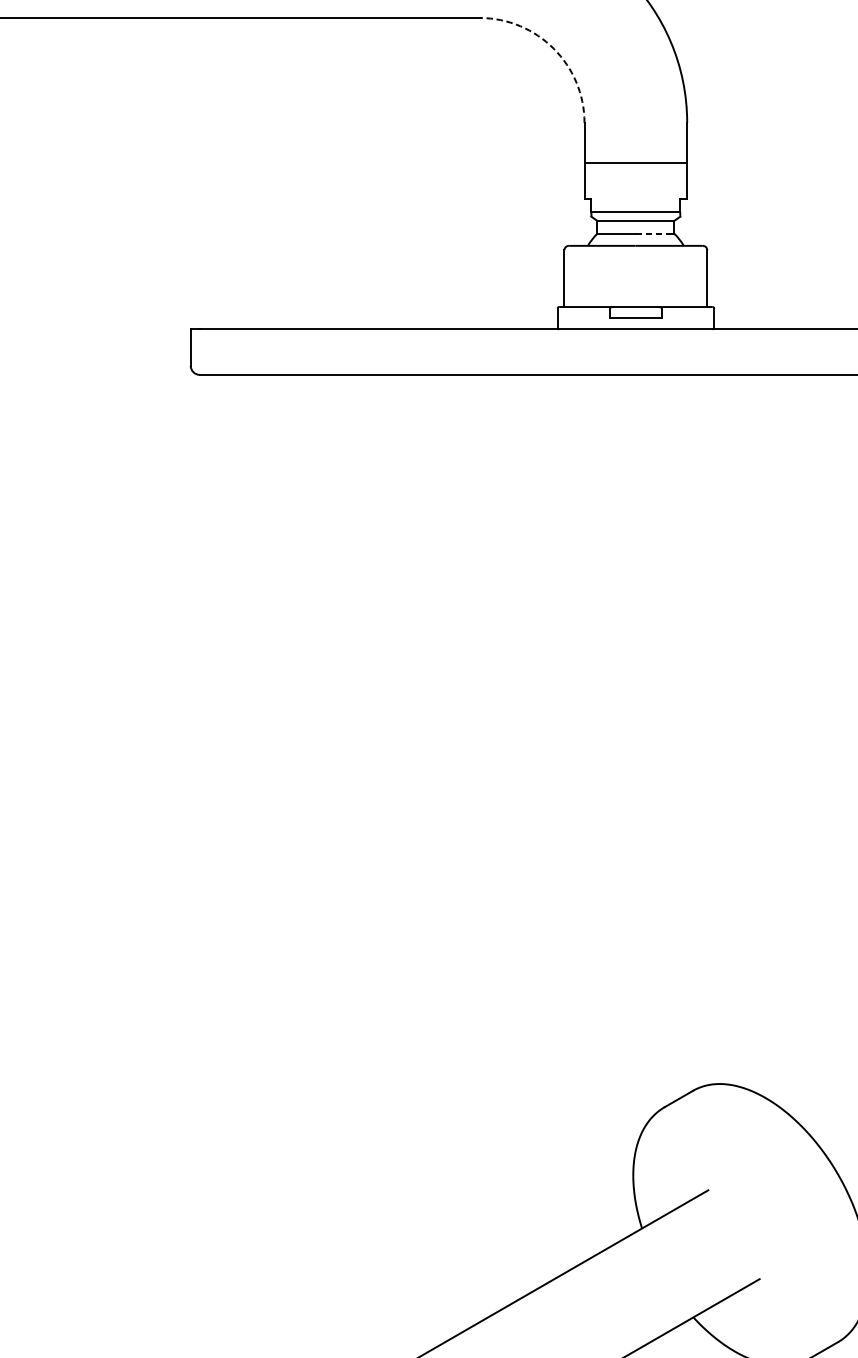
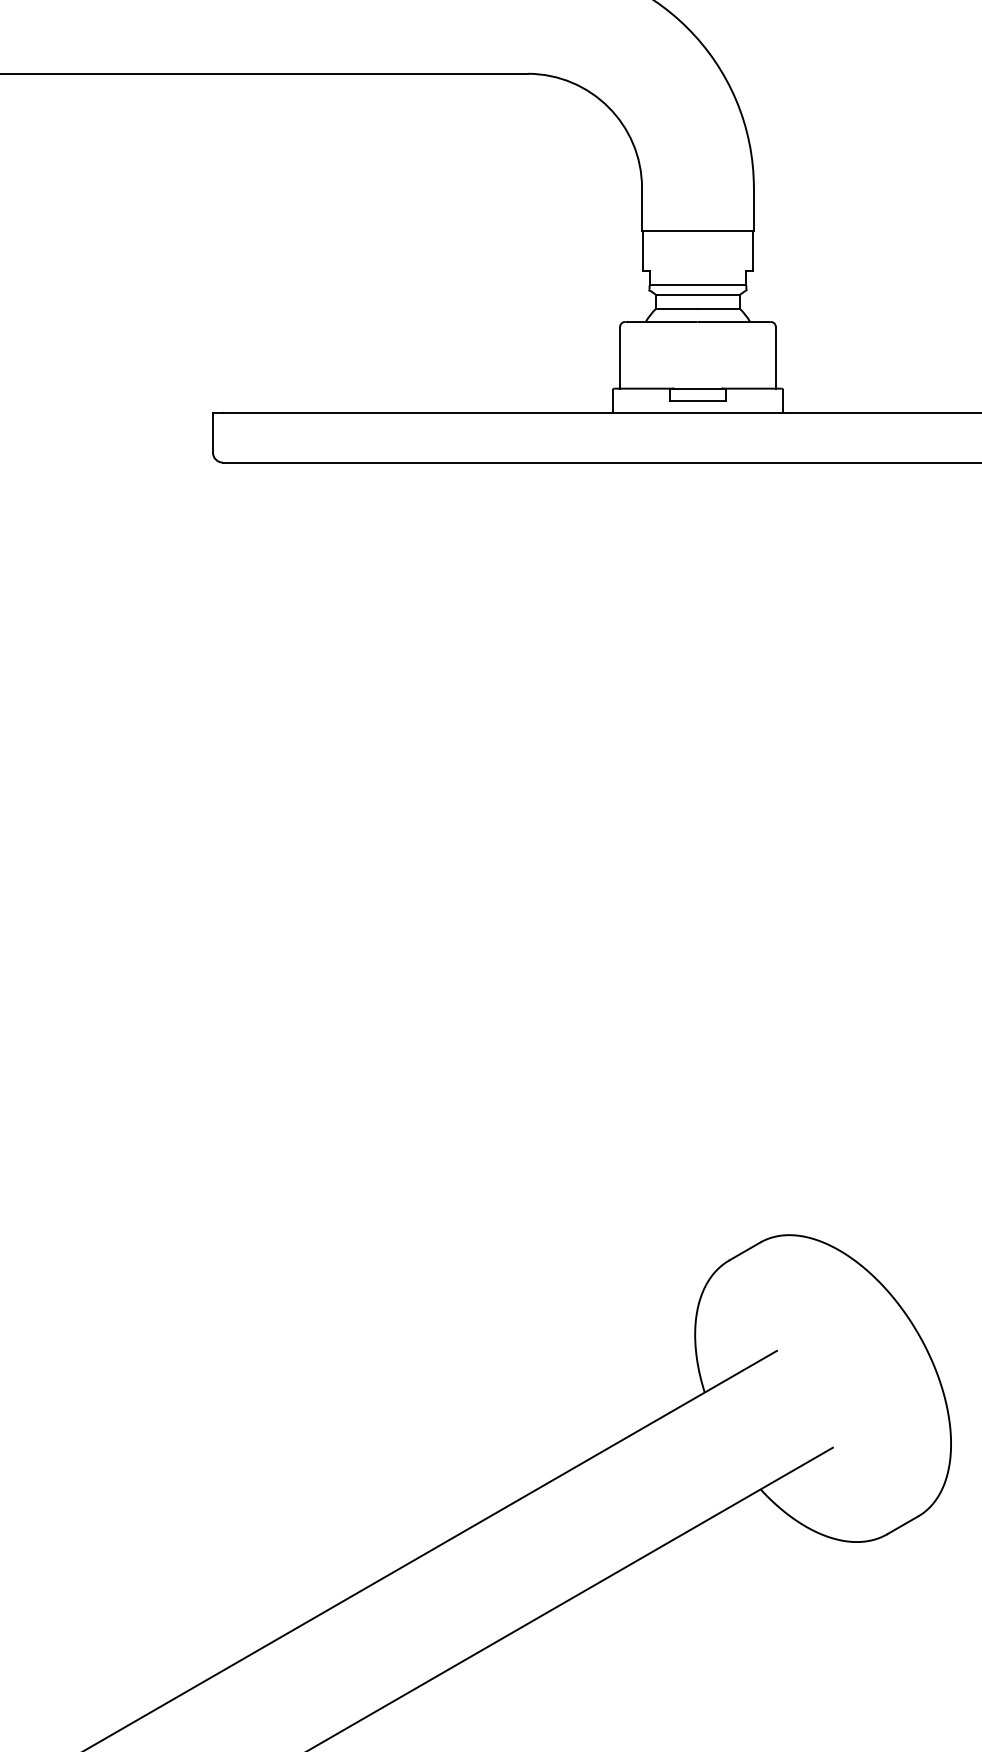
arc: (553, 48) -> (608, 107), dashed -> solid
line: (654, 233) -> (718, 308), dashed -> solid

